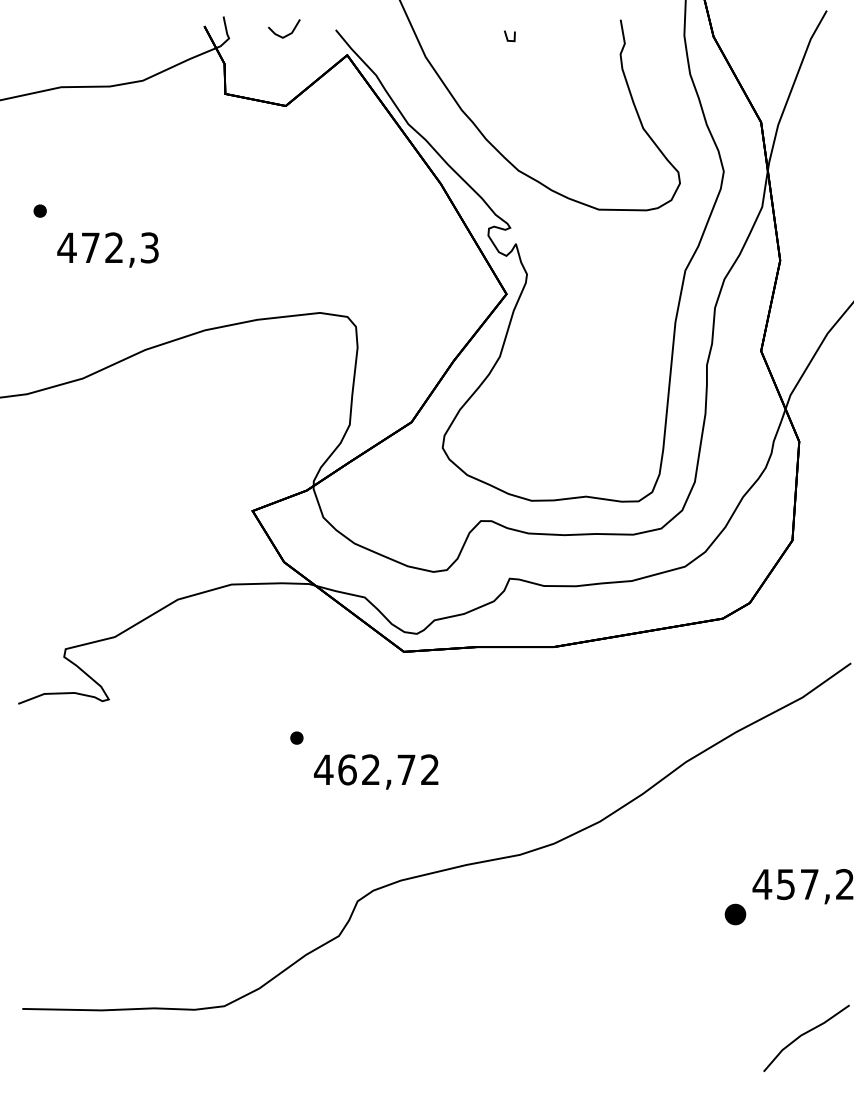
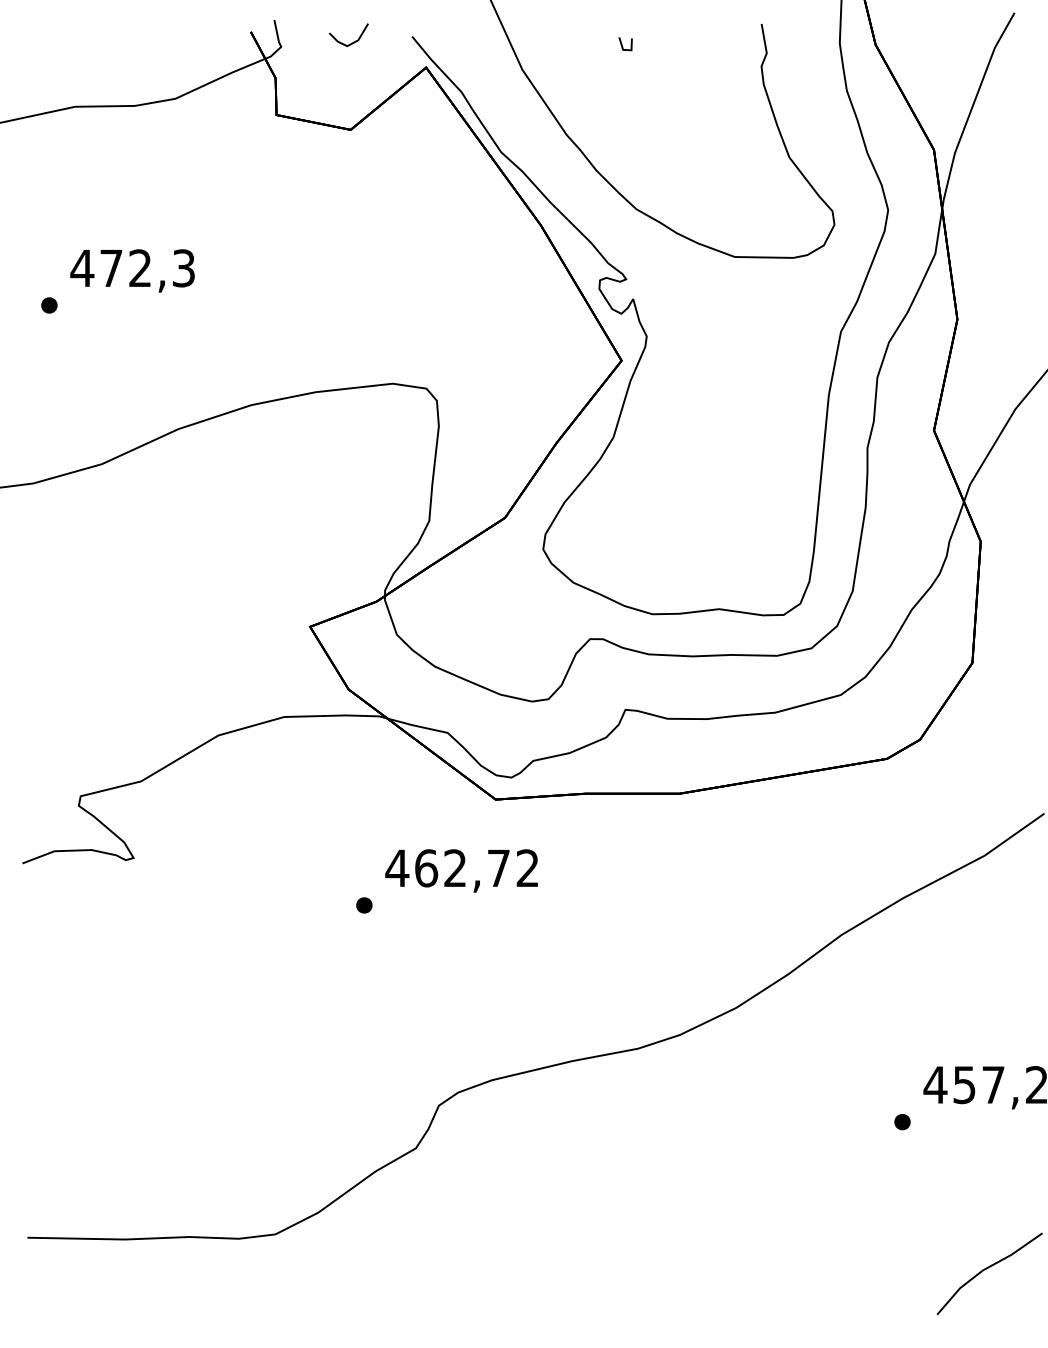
part: (39, 210) -> (48, 304), moved
text: (107, 249) -> (131, 270), moved
text: (376, 771) -> (462, 870), moved
part: (735, 914) -> (902, 1121), size x0.62

